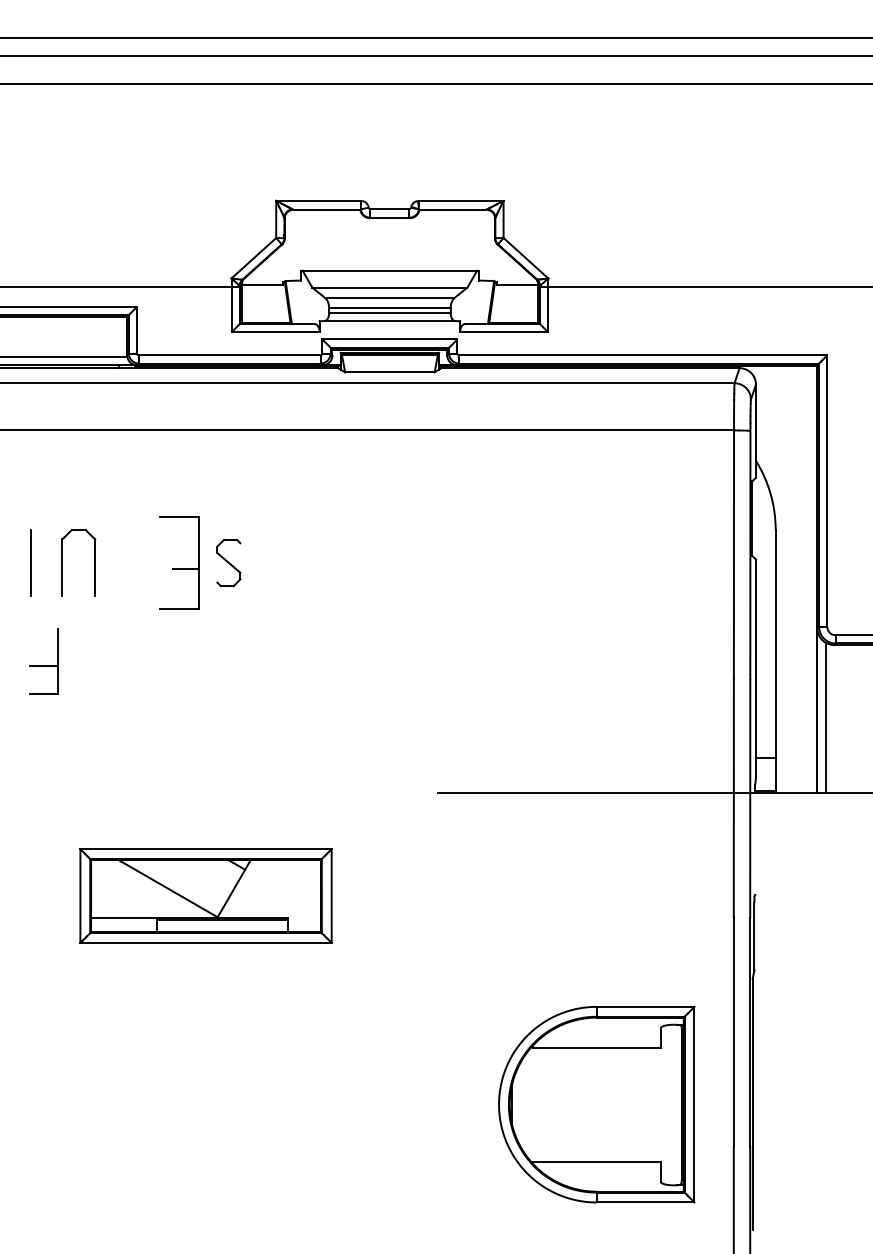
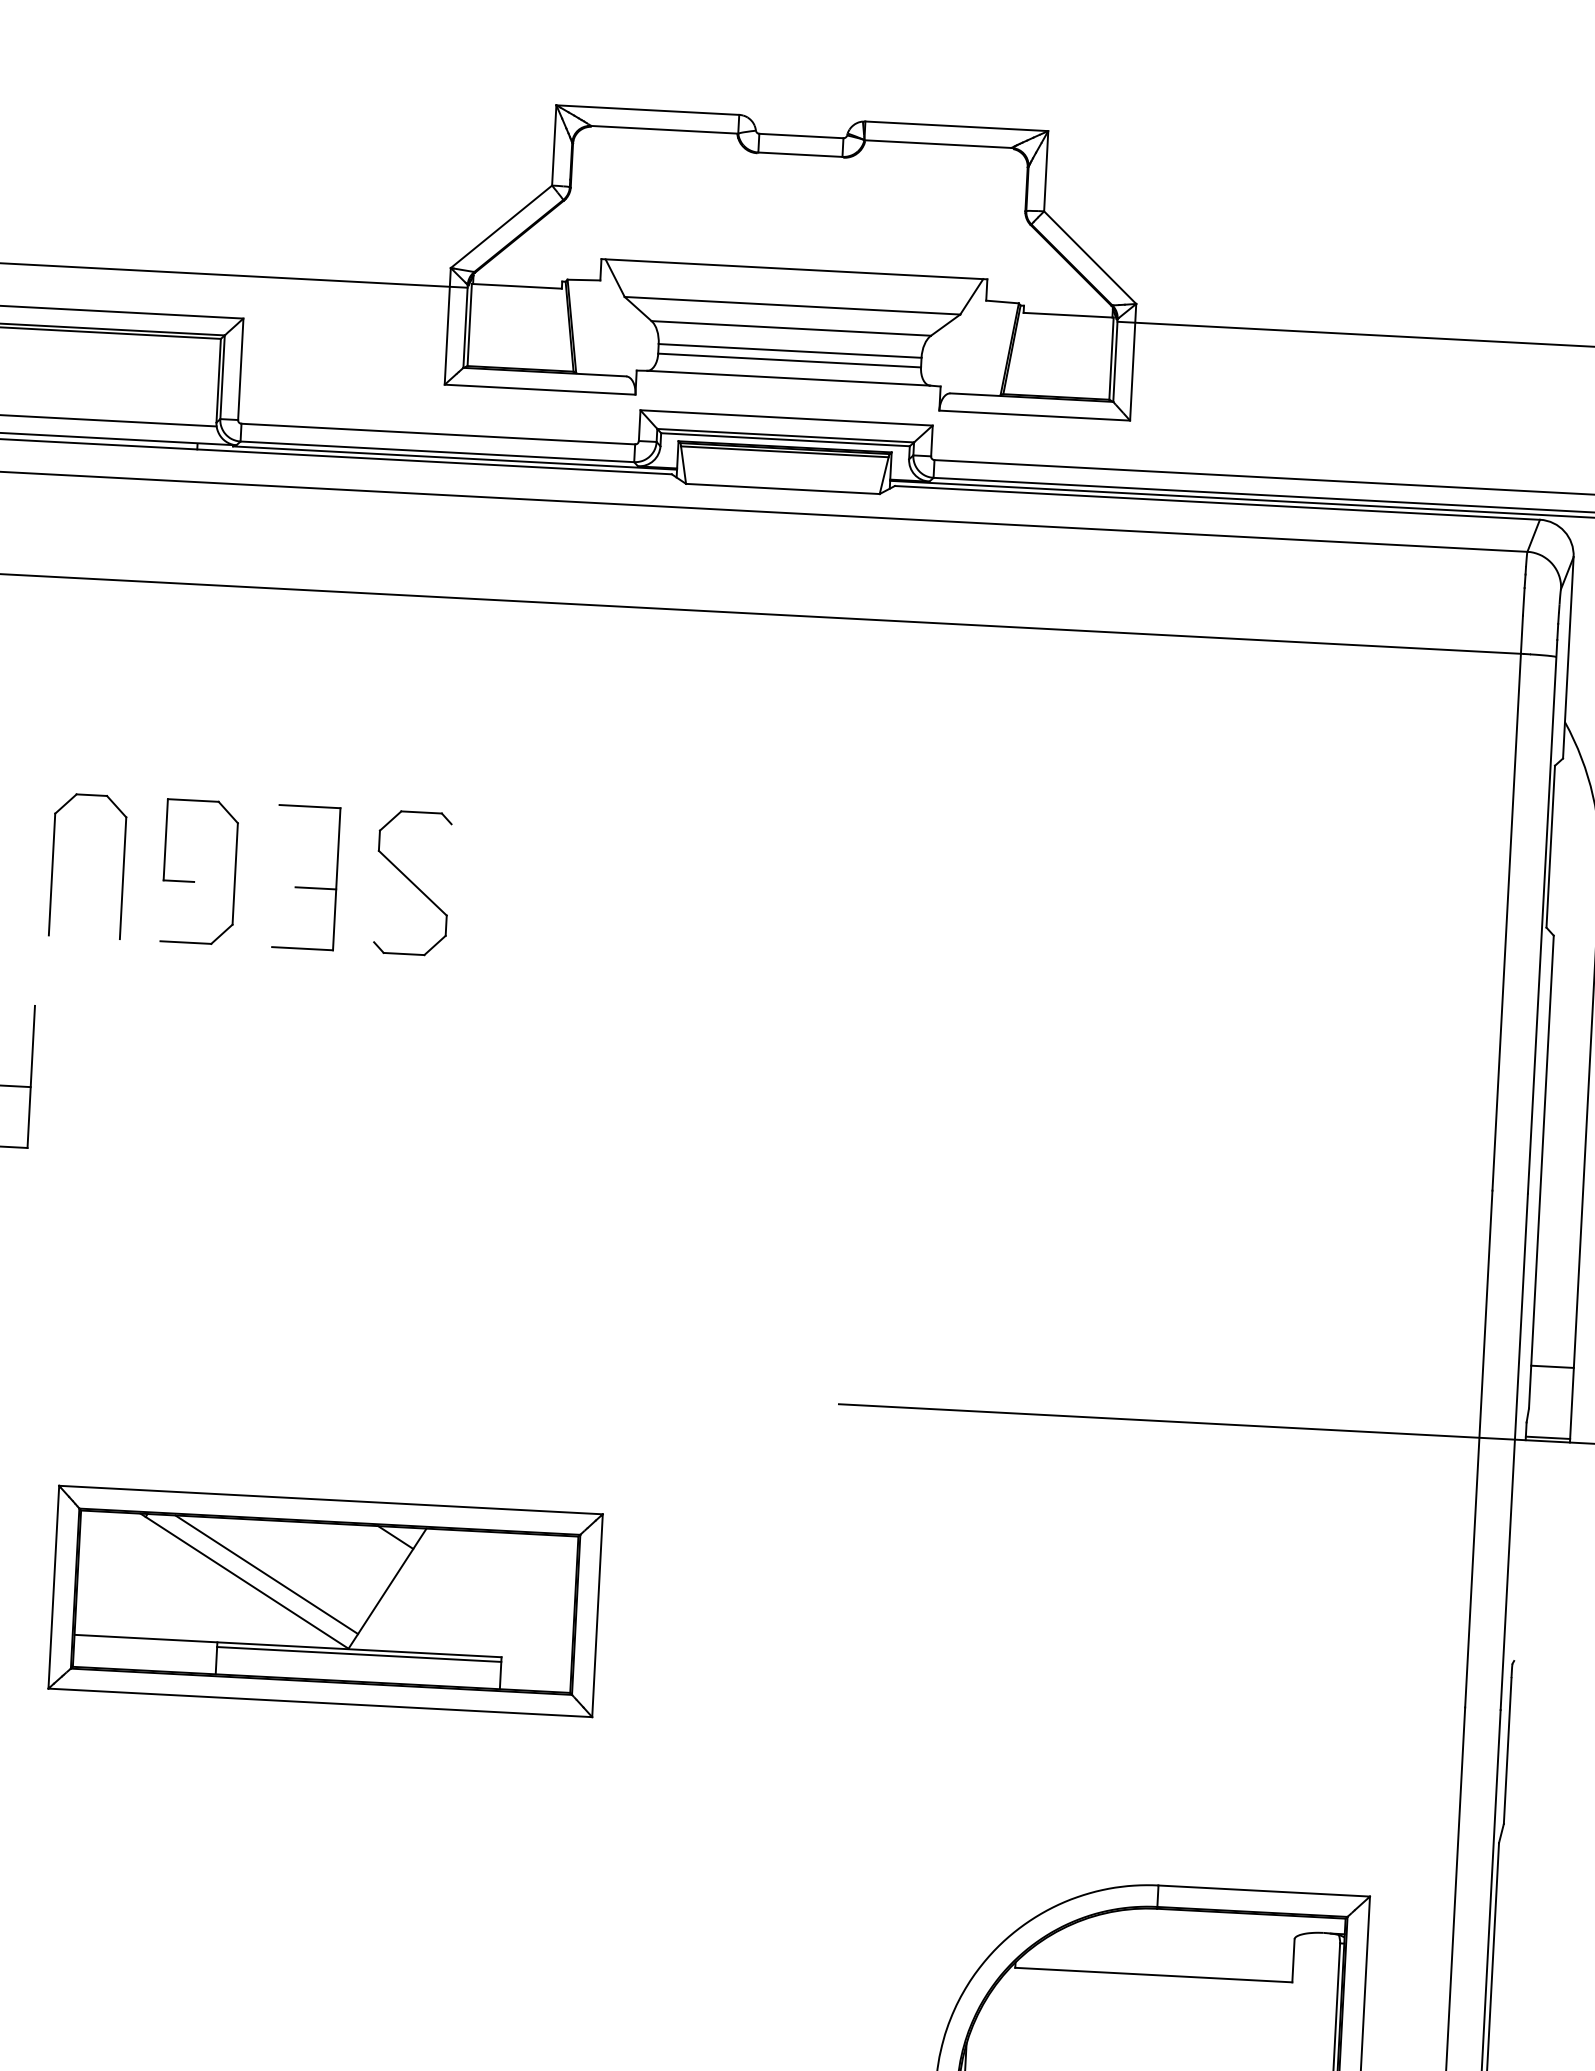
part: (130, 562) -> (200, 871), added
part: (179, 562) -> (306, 876), size x0.71
part: (228, 562) -> (412, 882), size x1.43
line: (177, 885) -> (265, 1575), added

